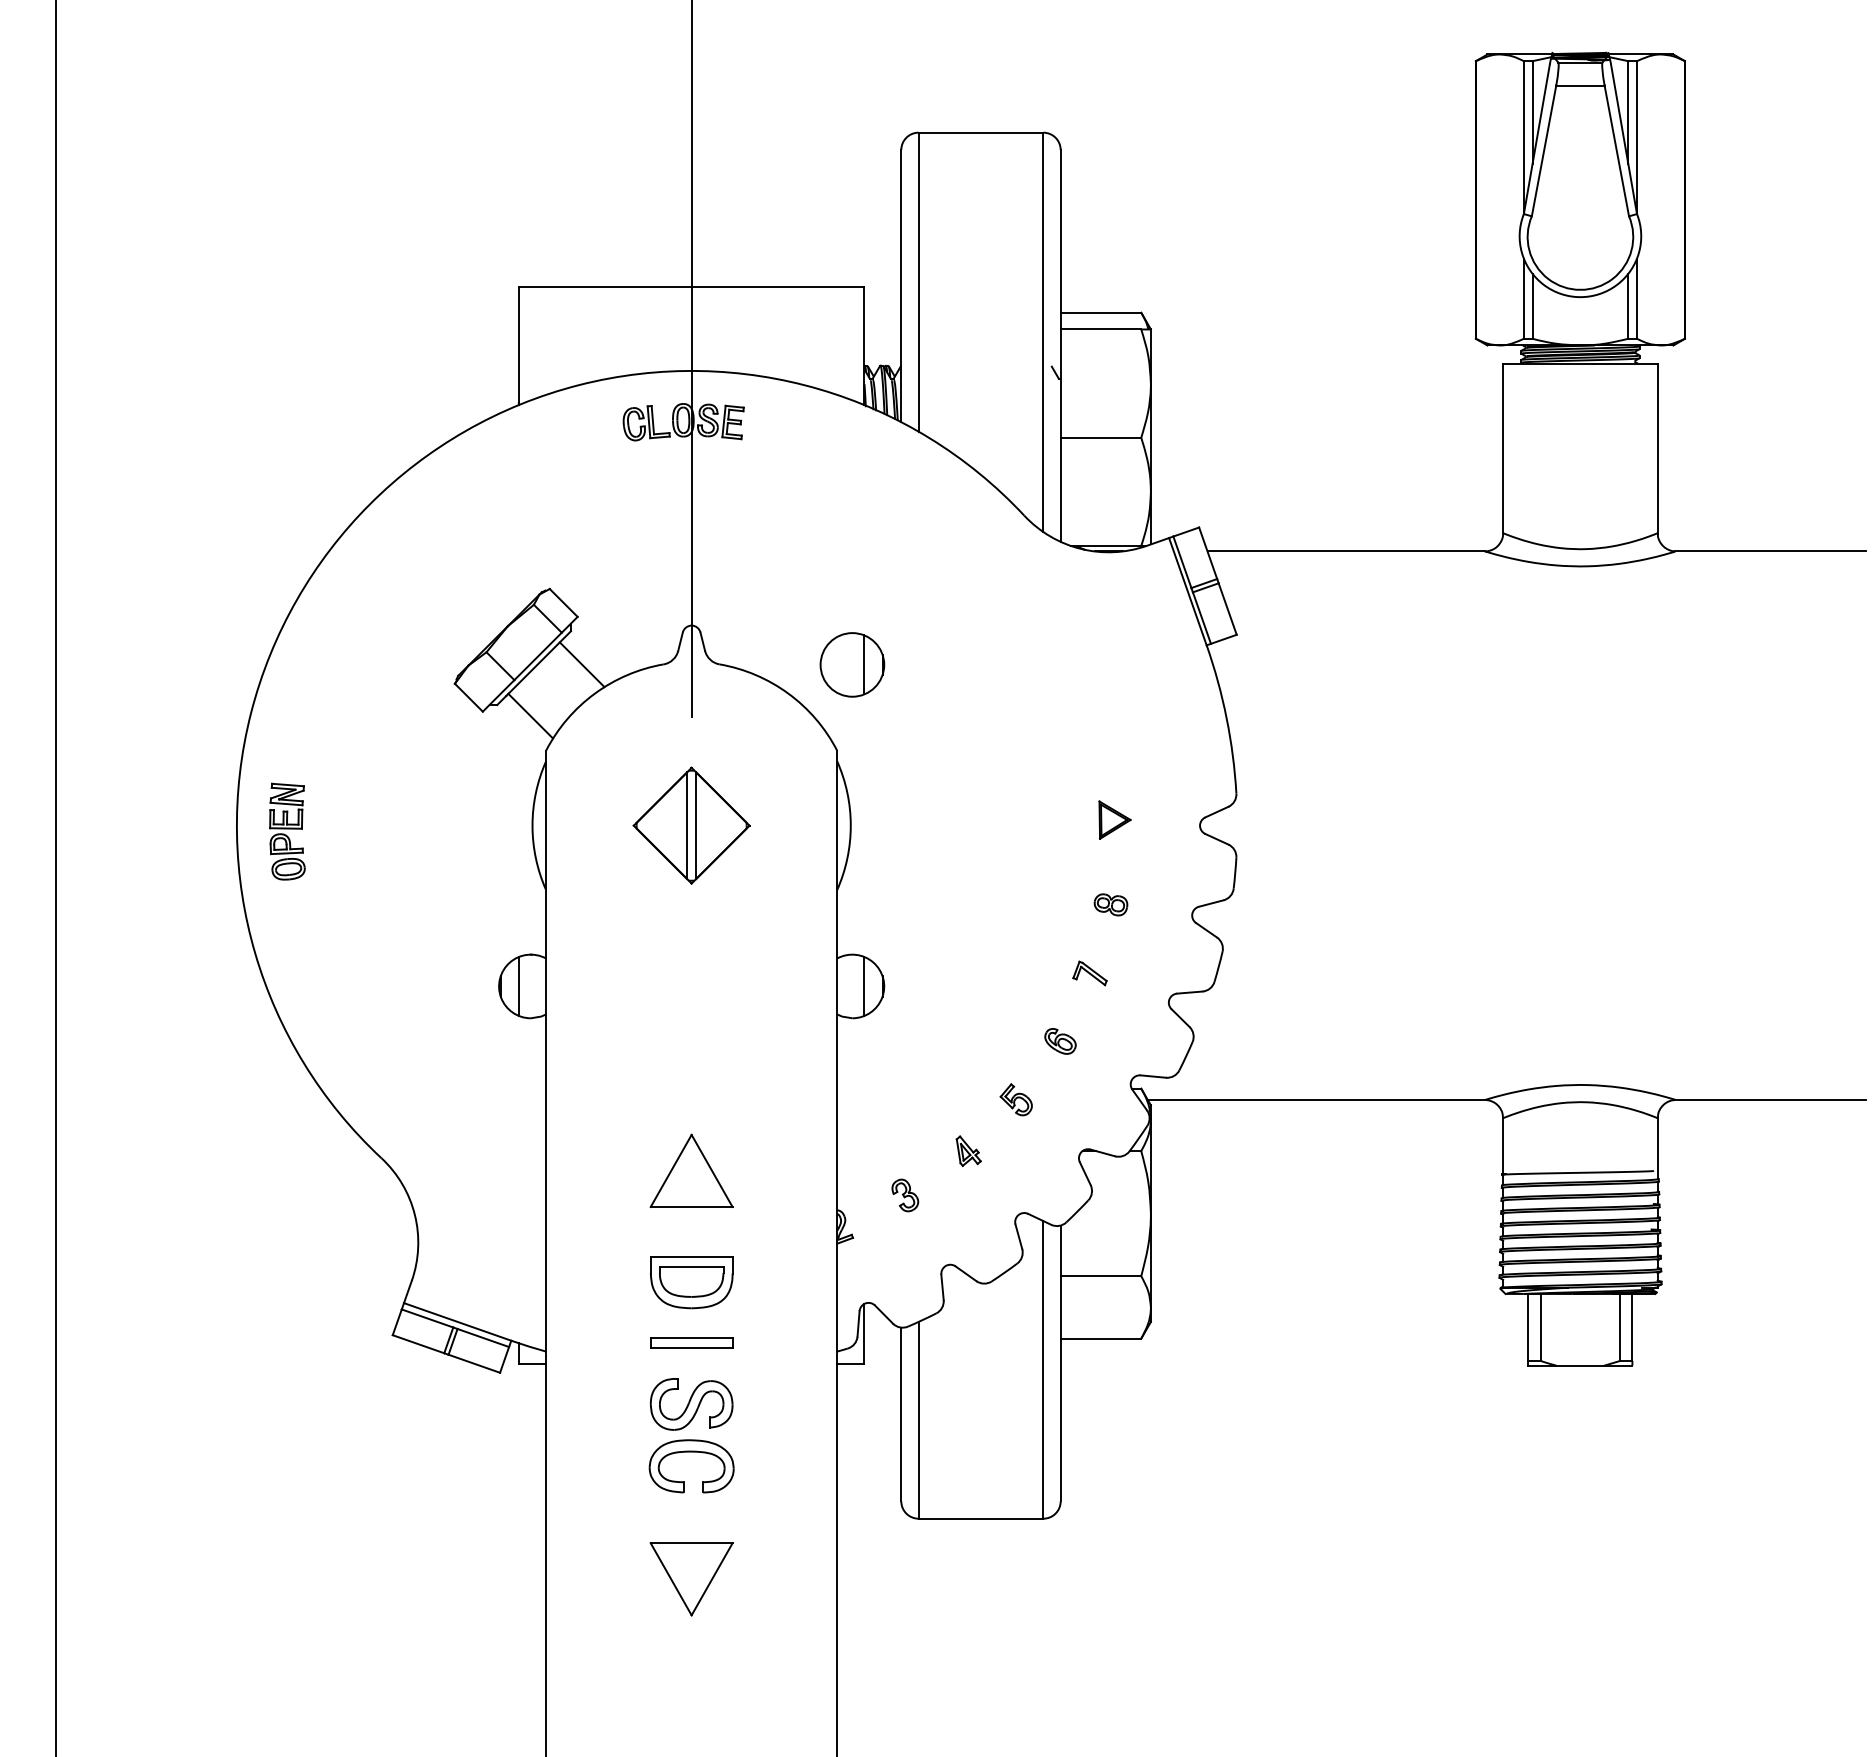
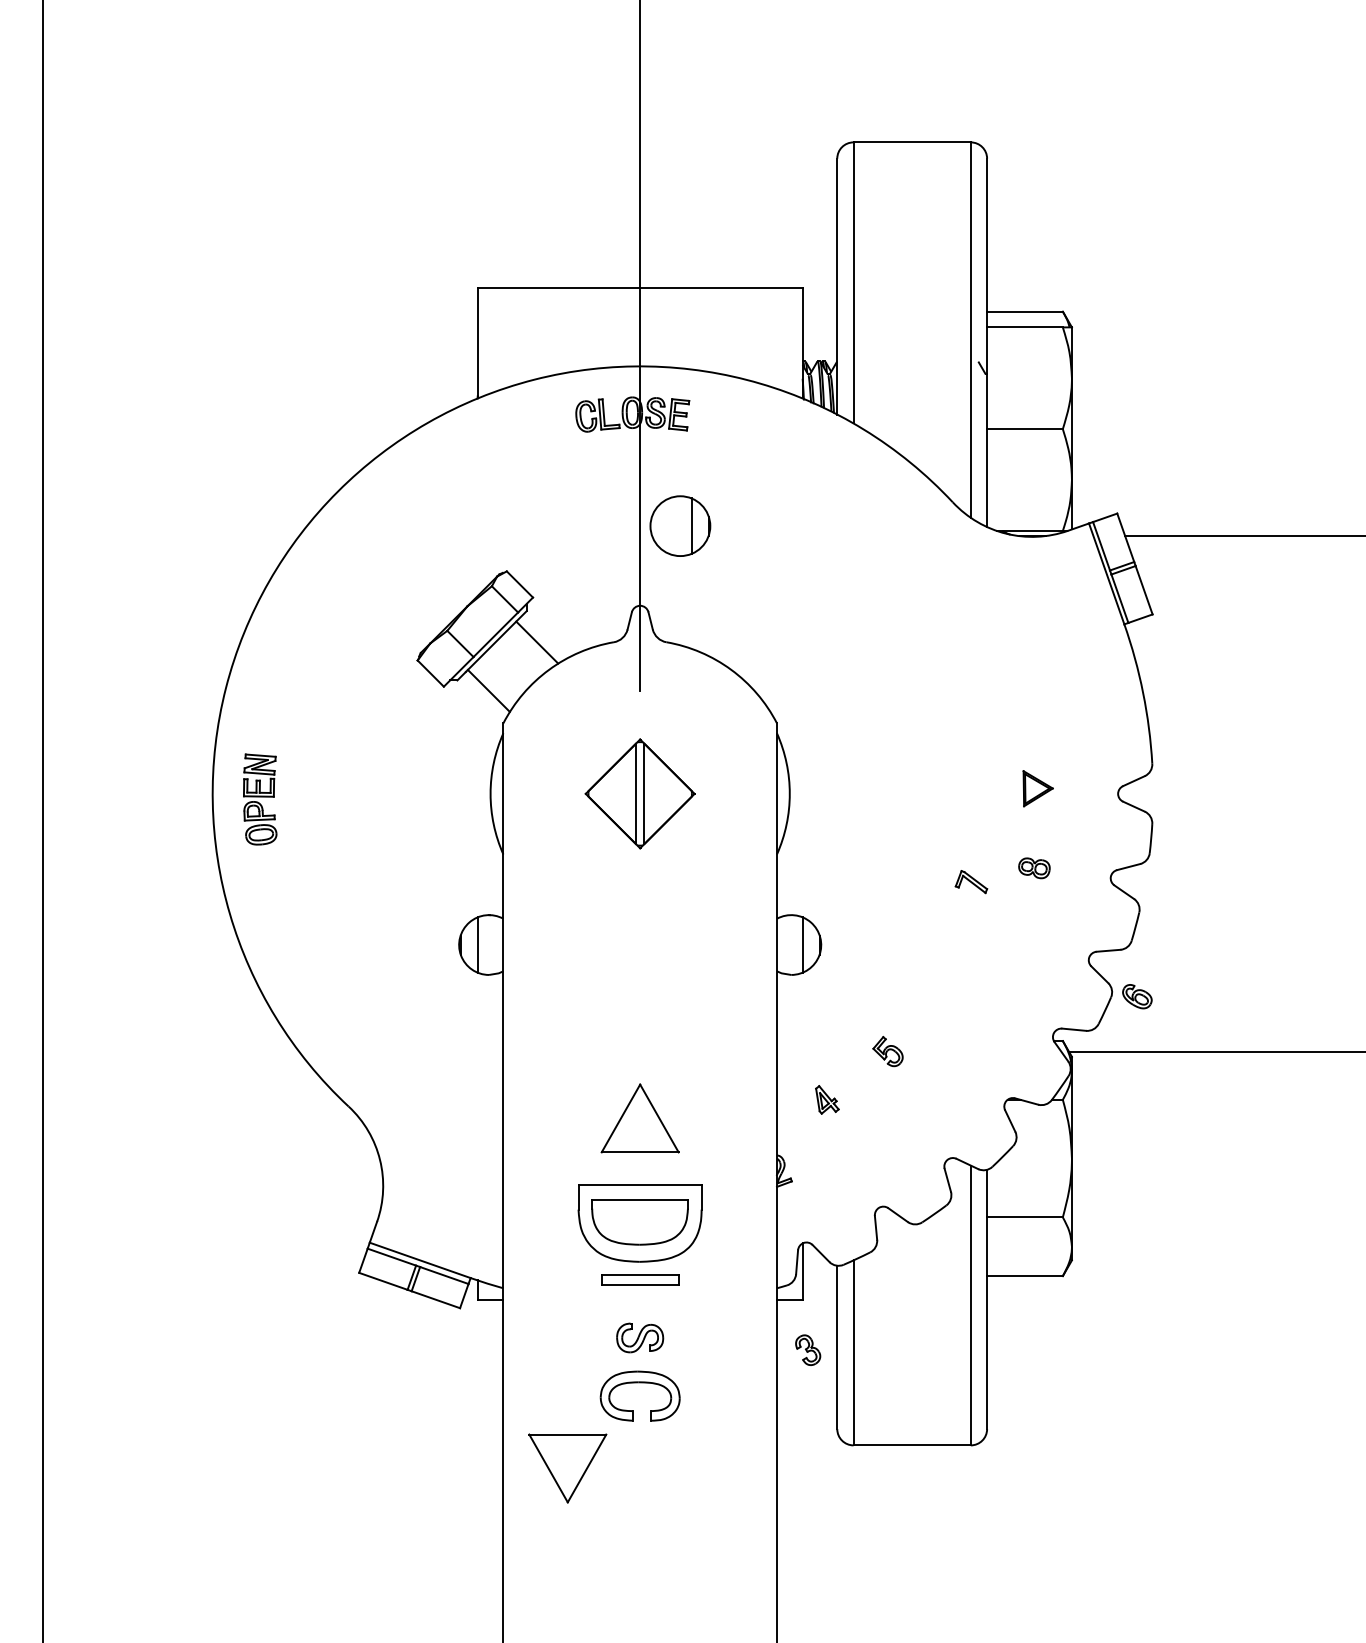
part: (852, 664) -> (680, 525), moved
part: (1089, 973) -> (970, 882), moved
part: (1060, 1041) -> (1137, 996), moved
part: (1015, 1099) -> (887, 1051), moved
part: (968, 1150) -> (827, 1099), moved
part: (905, 1195) -> (808, 1350), moved
part: (691, 1282) -> (640, 1223), size x1.6
part: (691, 1404) -> (640, 1338), size x0.6
part: (691, 1579) -> (567, 1468), moved

